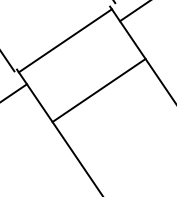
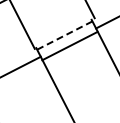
line: (66, 40) -> (65, 35), solid -> dashed
line: (98, 89) -> (69, 45), moved

